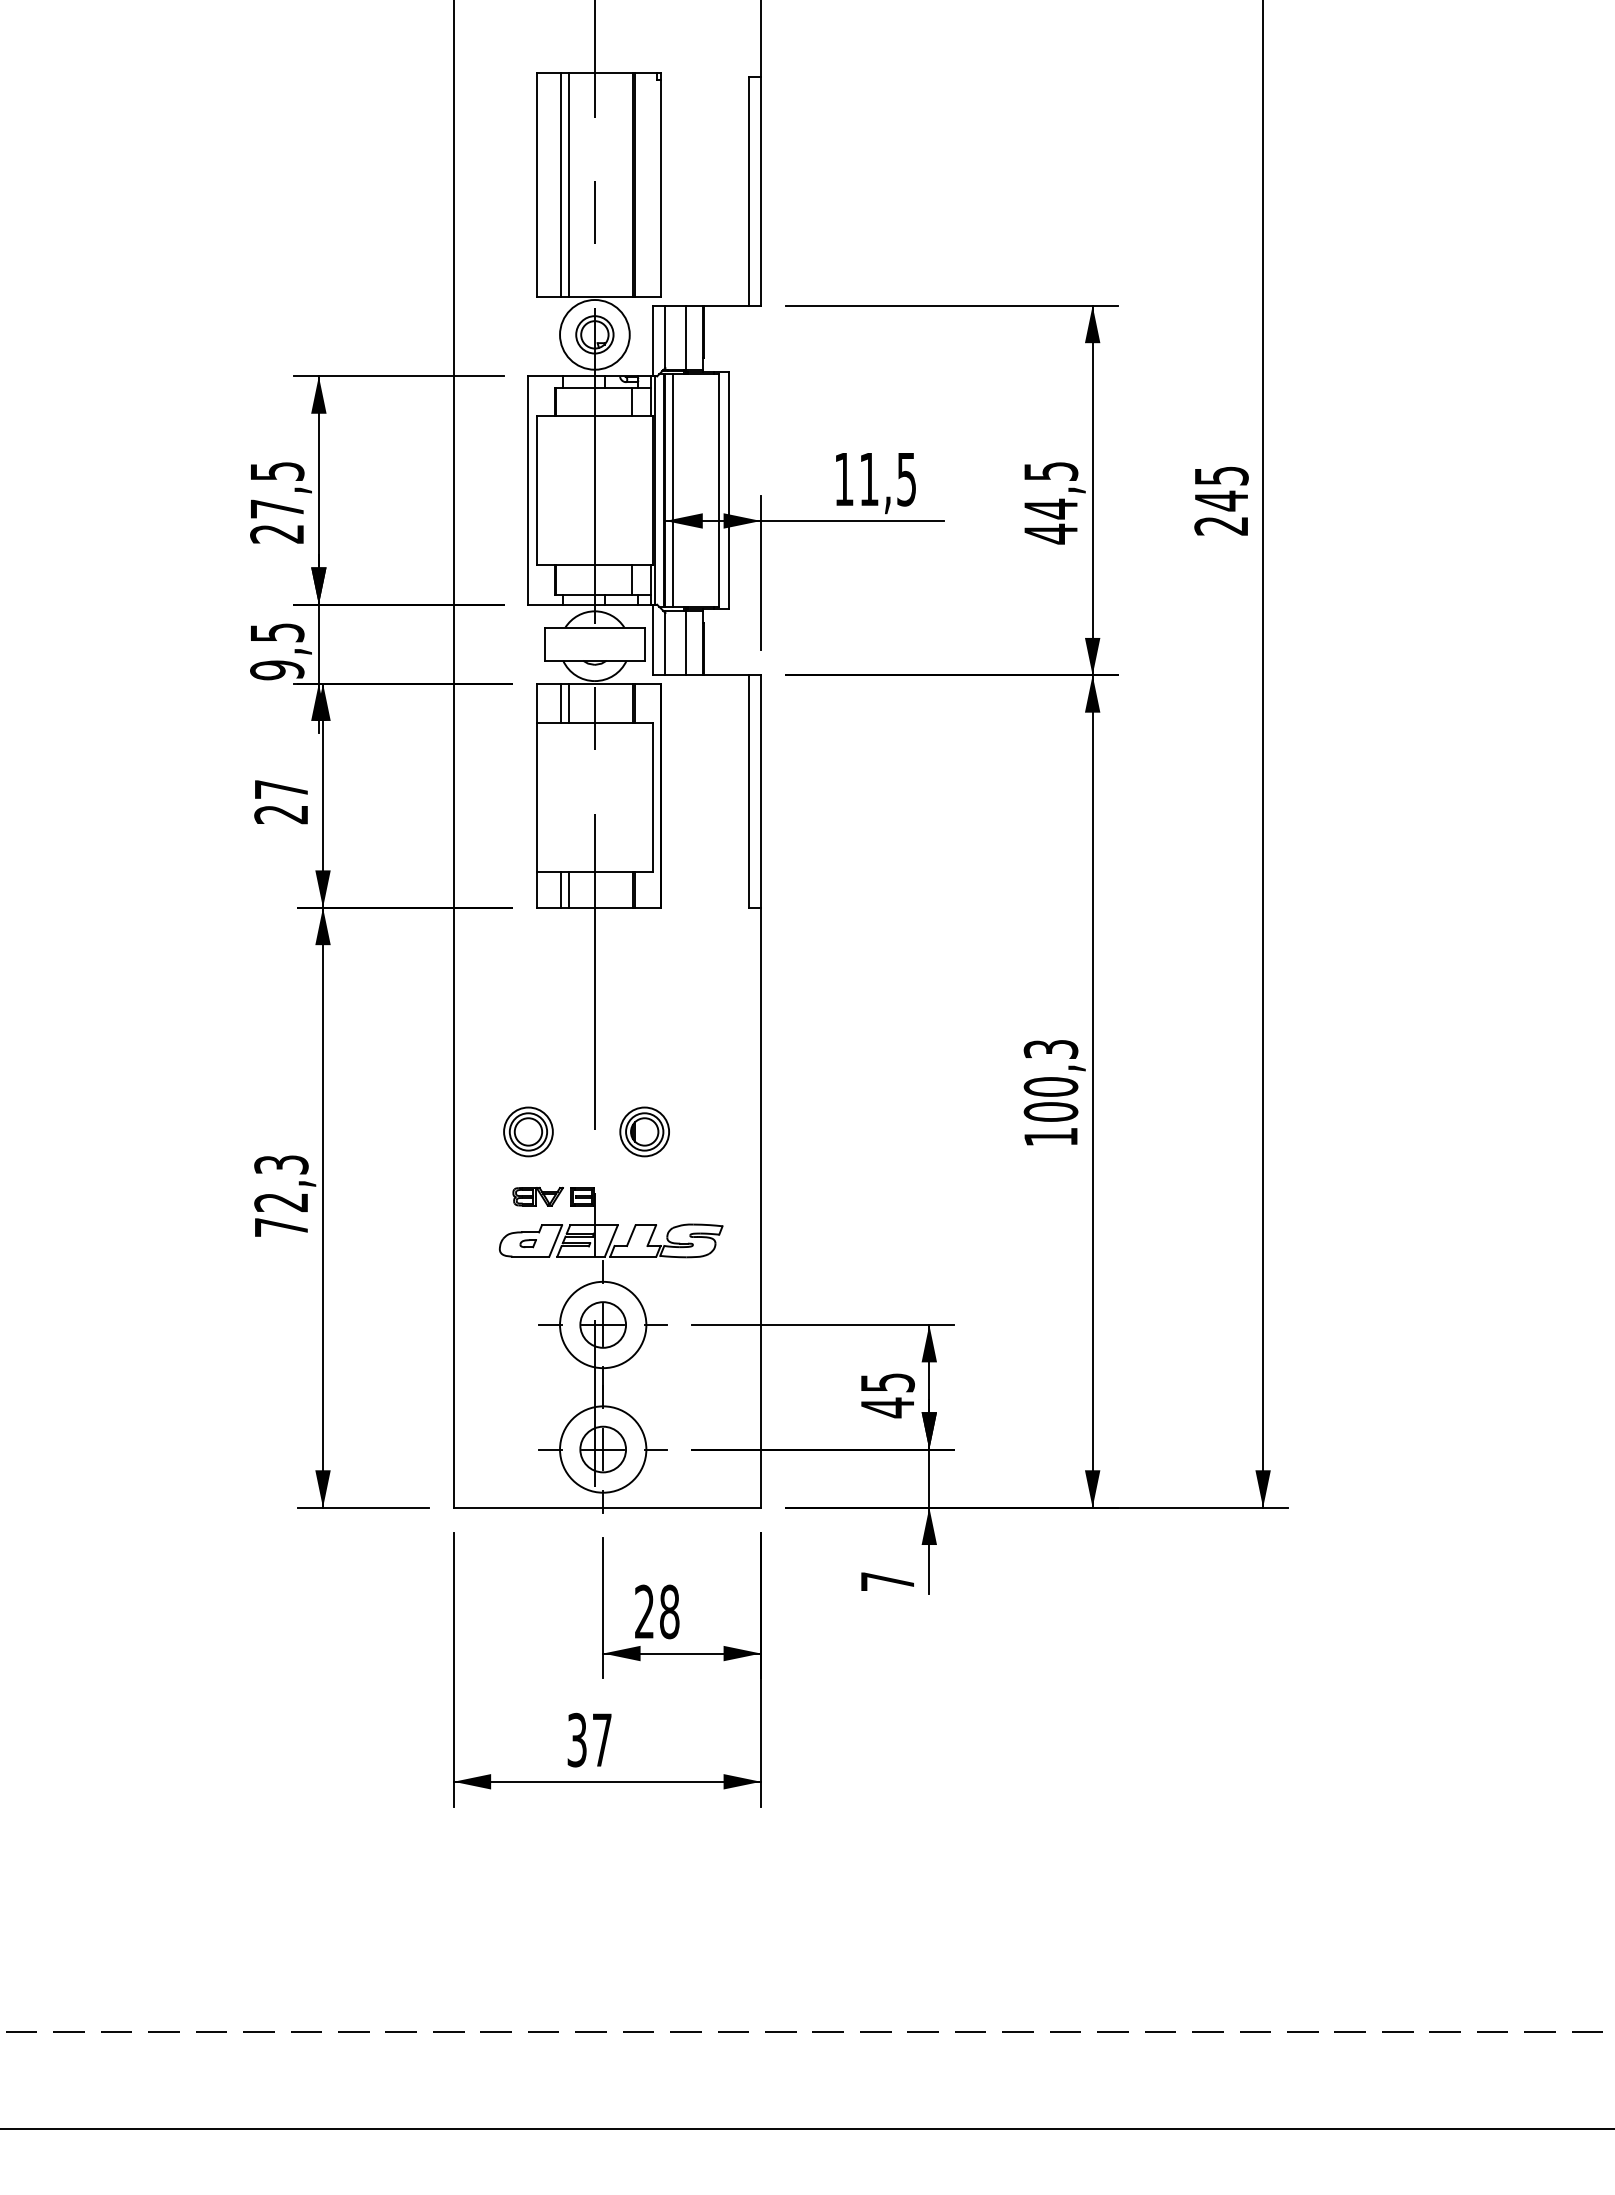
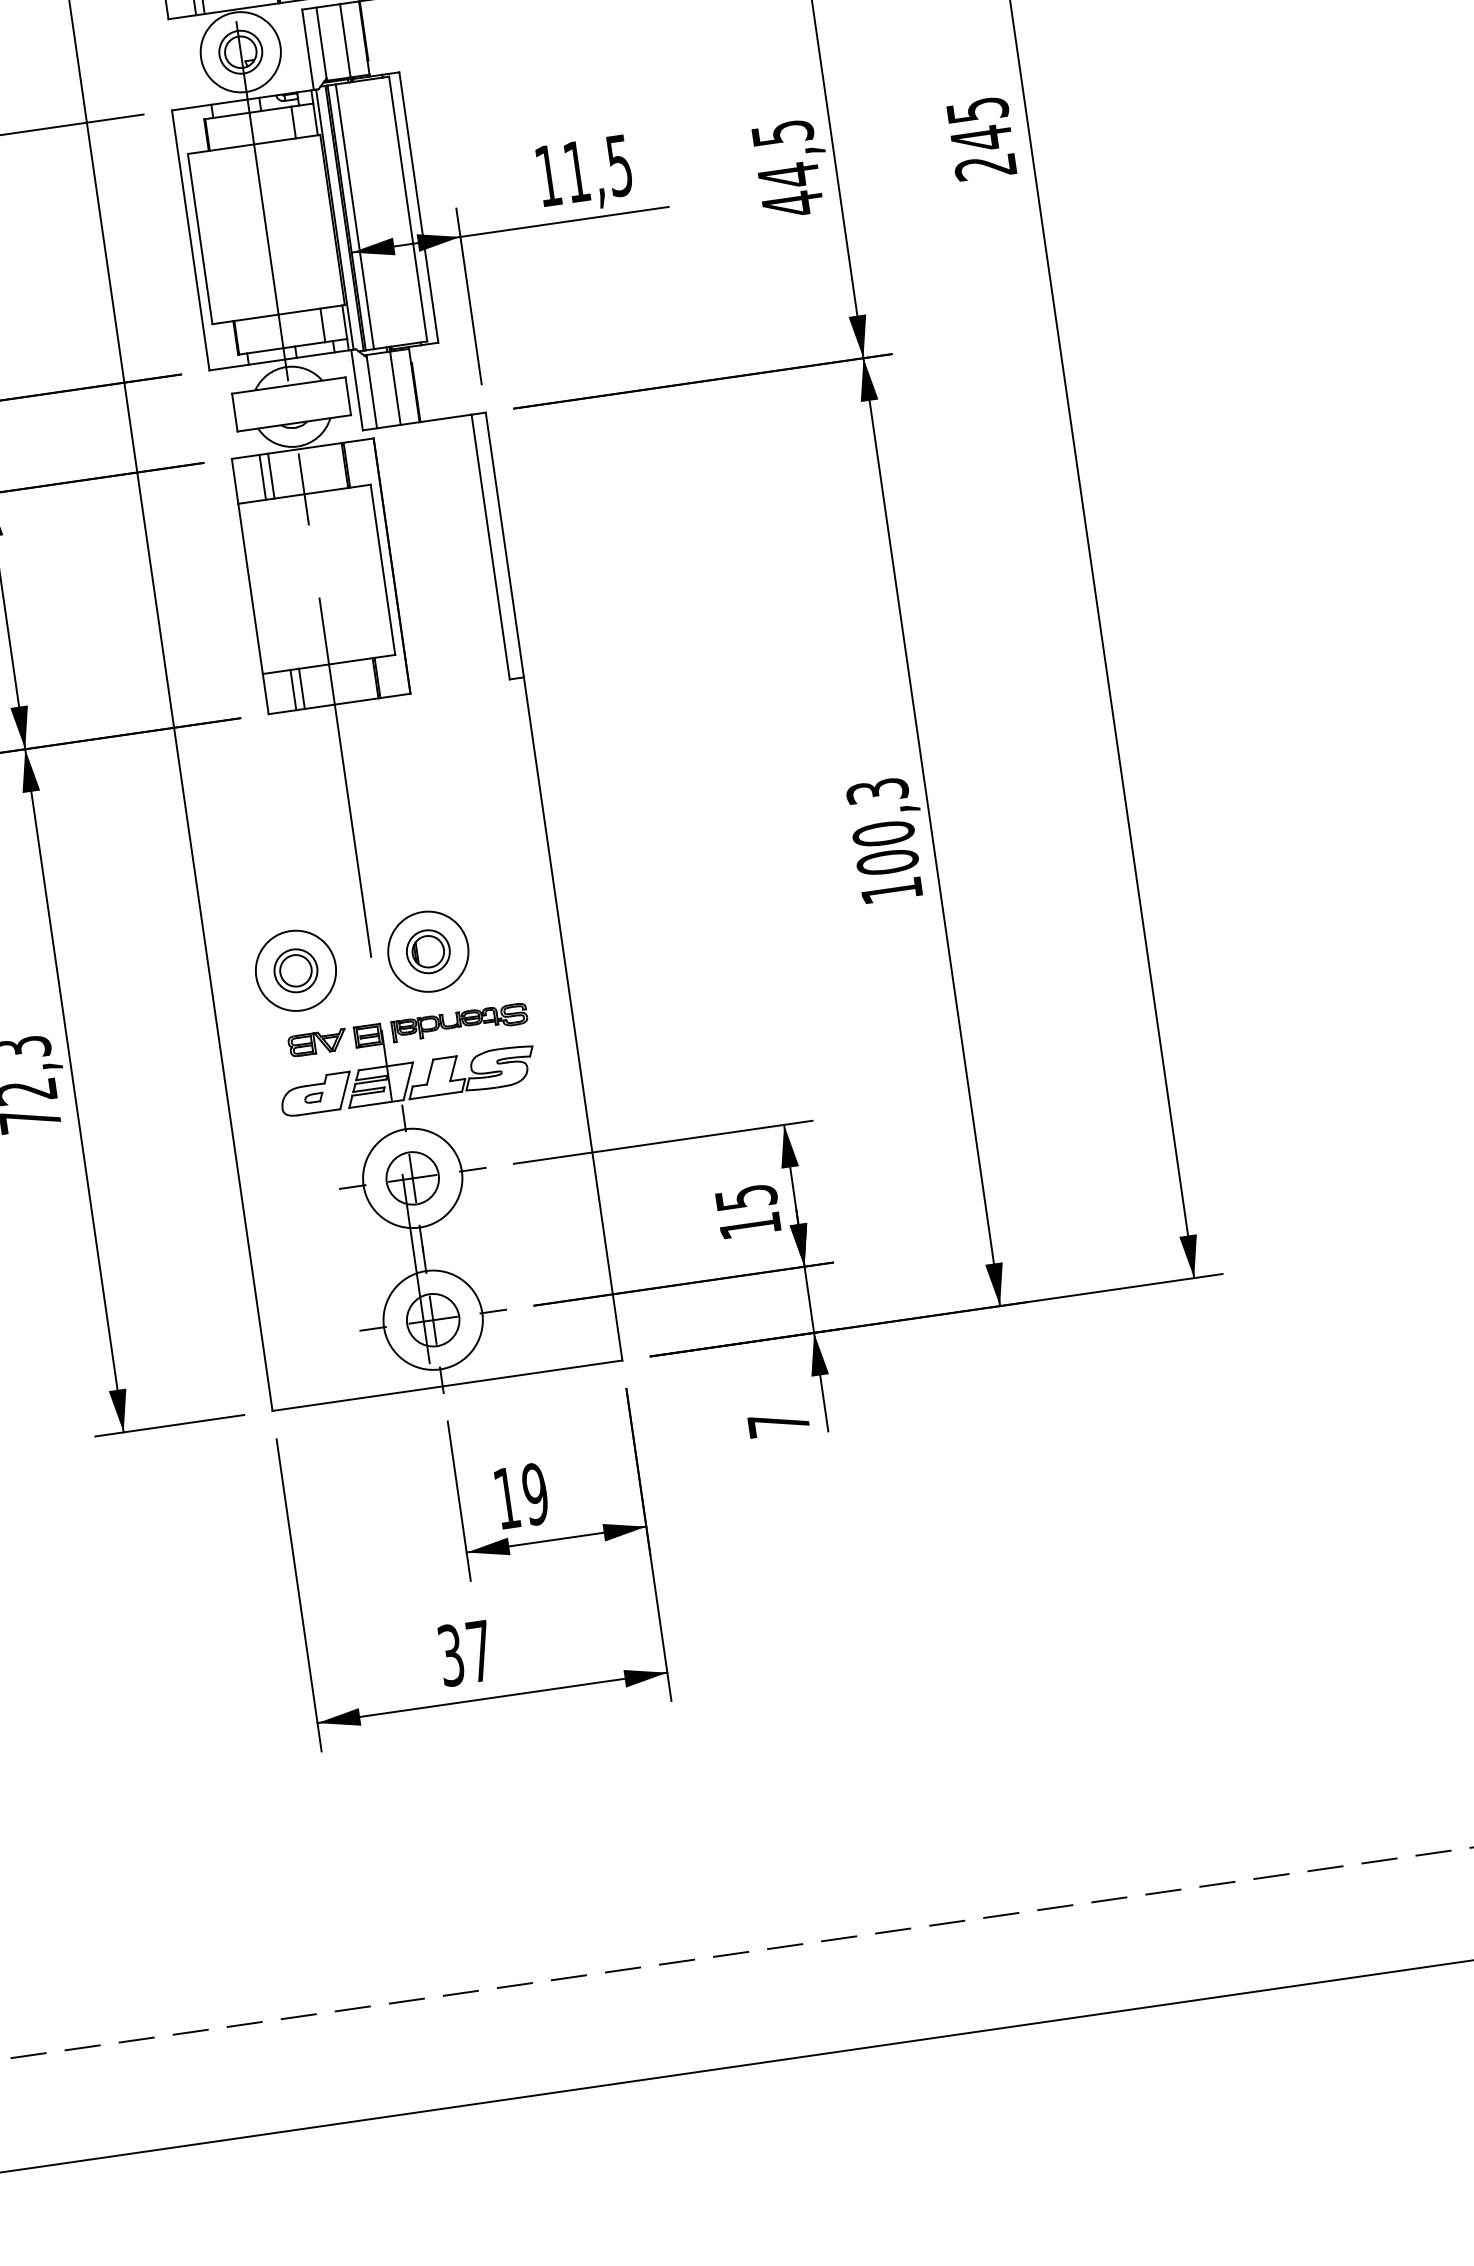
circle: (528, 1131) -> (295, 970), size x1.43
circle: (644, 1131) -> (428, 951), size x1.43
part: (662, 1196) -> (459, 1022), added
text: (887, 1407) -> (750, 1225), 45 -> 15
text: (657, 1611) -> (521, 1495), 28 -> 19

